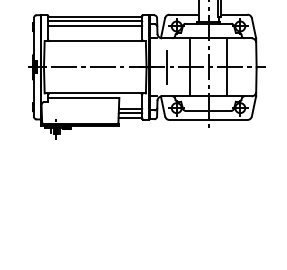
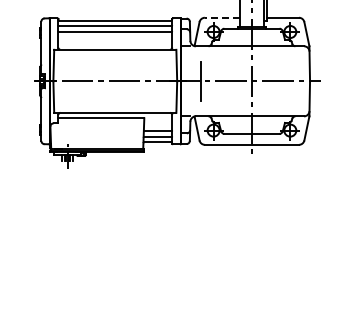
line: (184, 14) -> (222, 17), solid -> dashed
line: (190, 67) -> (230, 81), removed
line: (226, 67) -> (273, 81), removed

